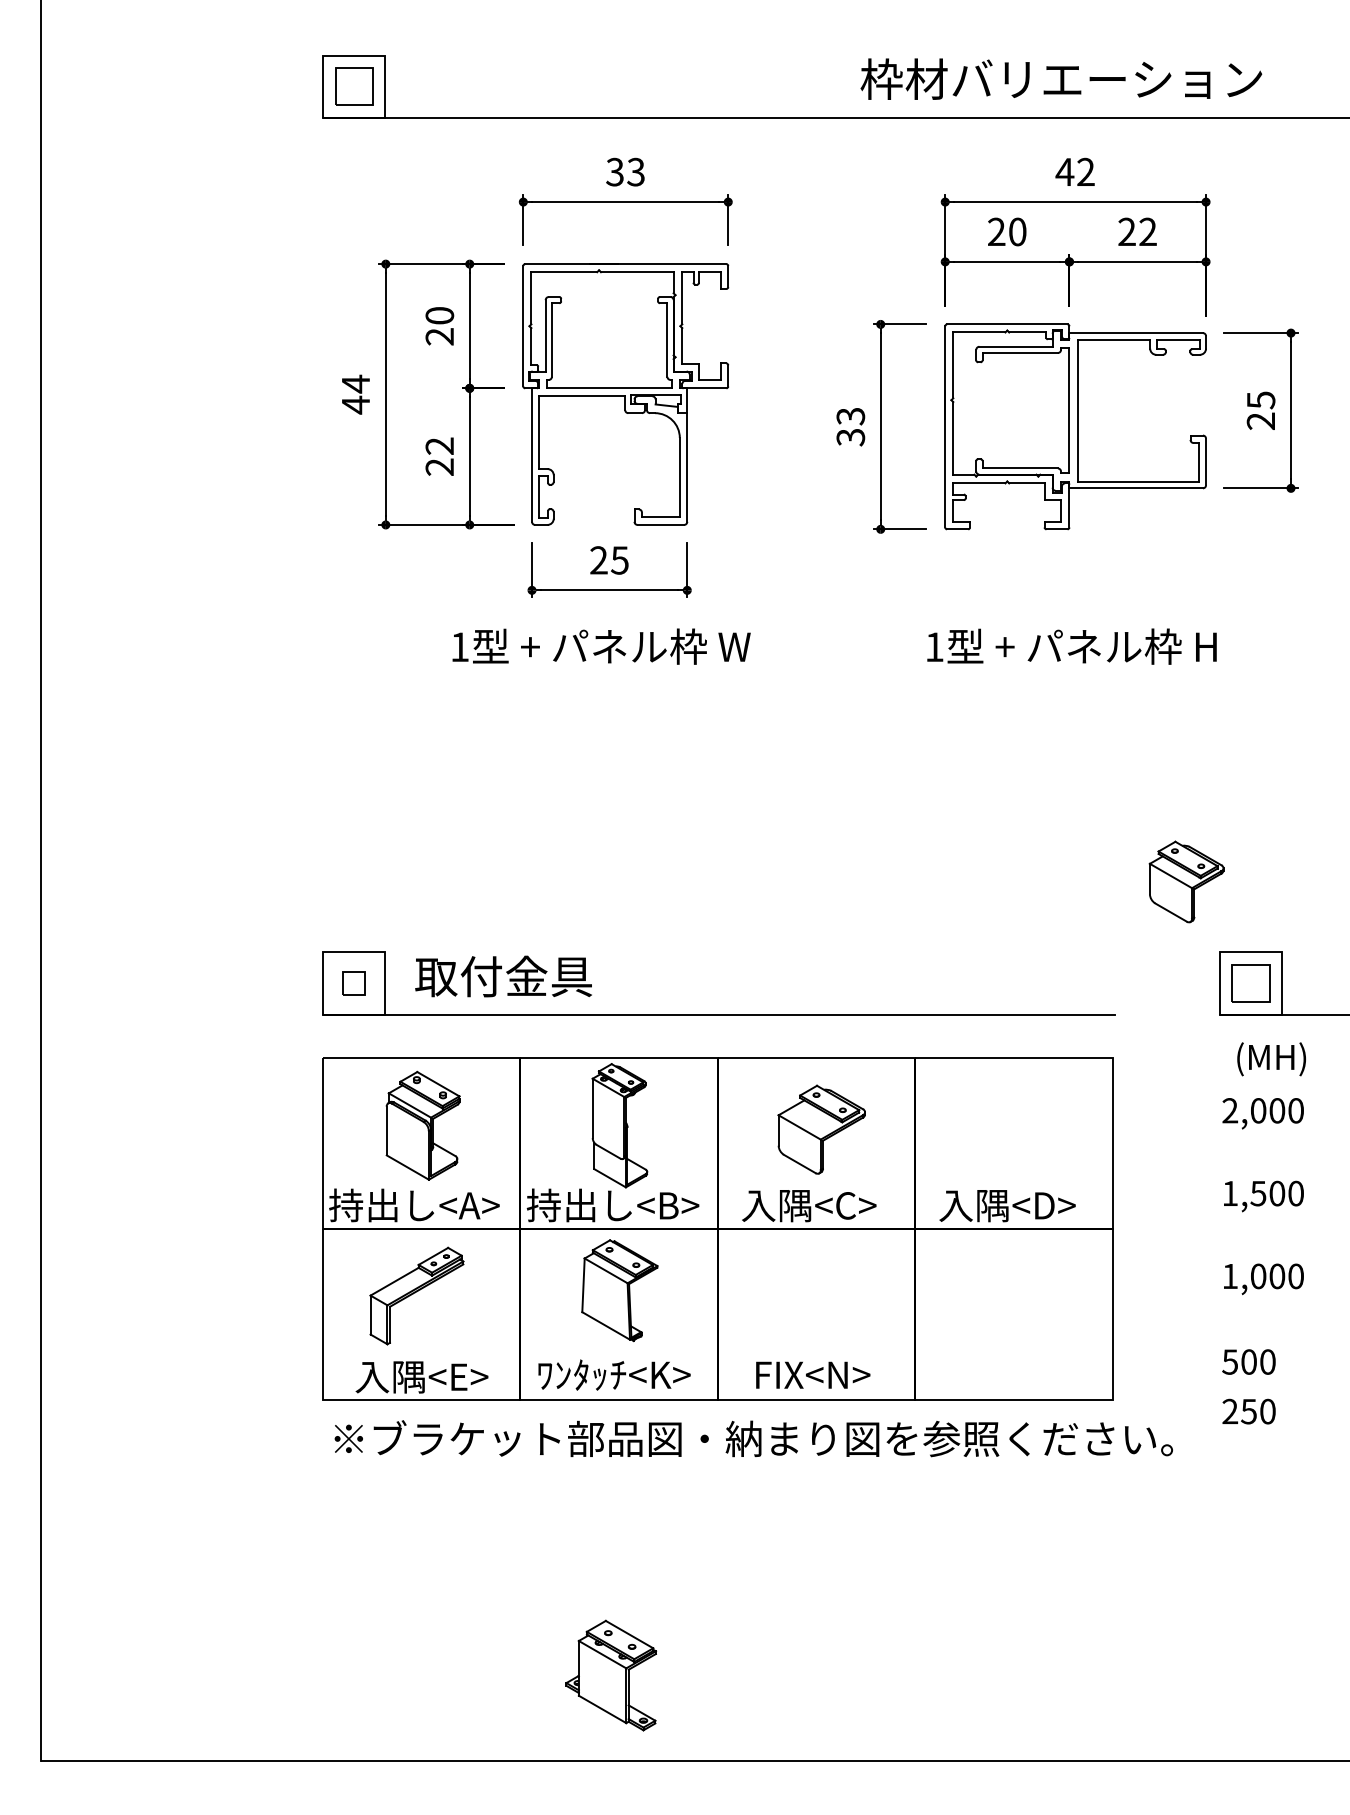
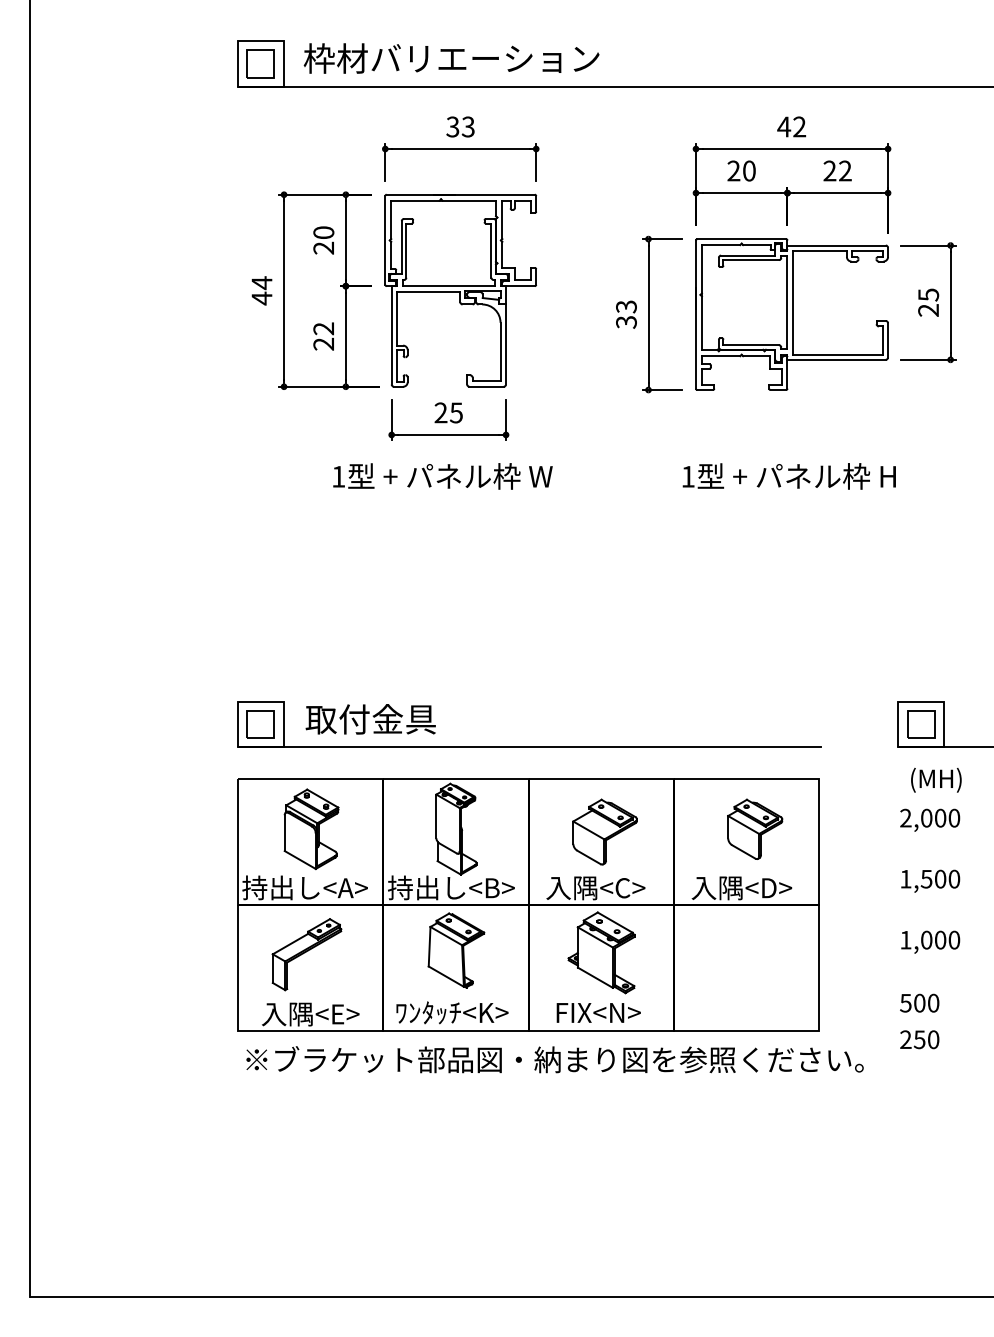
text: (1061, 78) -> (451, 58), moved
part: (1186, 881) -> (755, 829), moved
part: (354, 983) -> (260, 724), size x1.67
part: (611, 1675) -> (601, 952), moved

